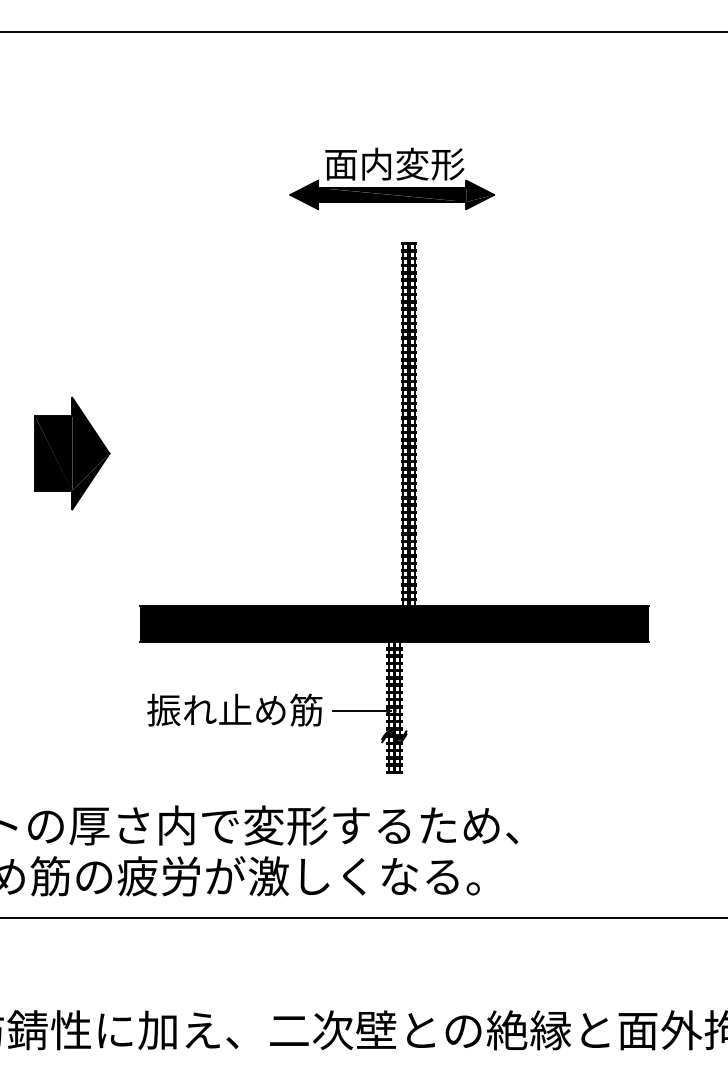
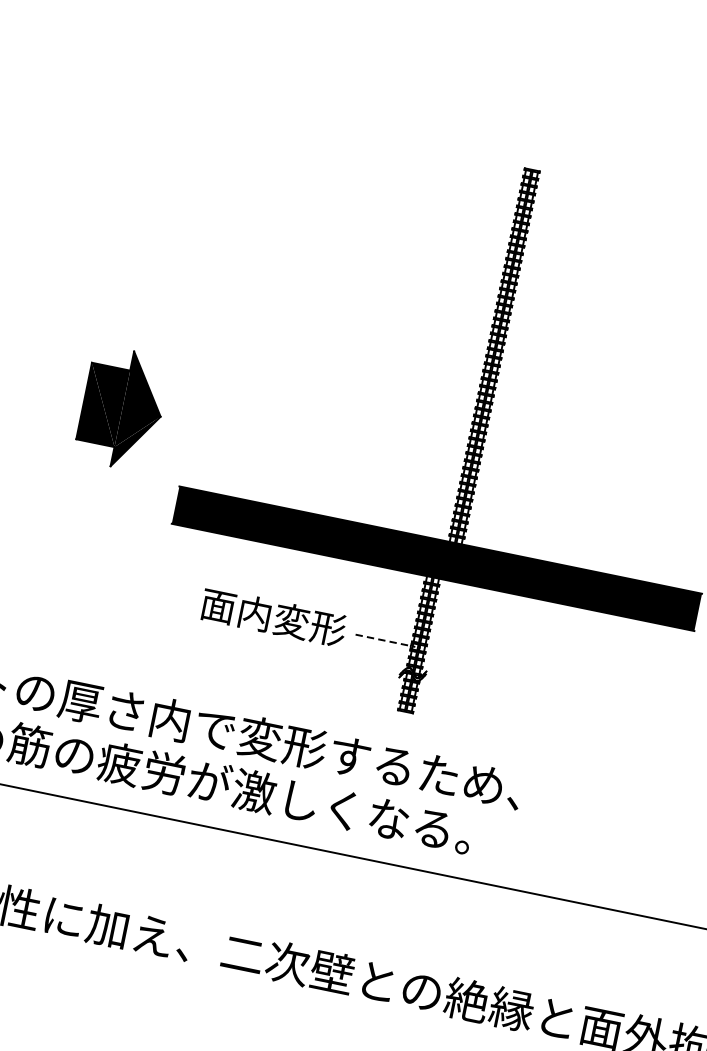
part: (392, 178) -> (528, 100), removed
part: (72, 453) -> (122, 408), moved
text: (234, 709) -> (254, 612), 振れ止め筋 -> 面内変形
line: (362, 710) -> (385, 640), solid -> dashed

